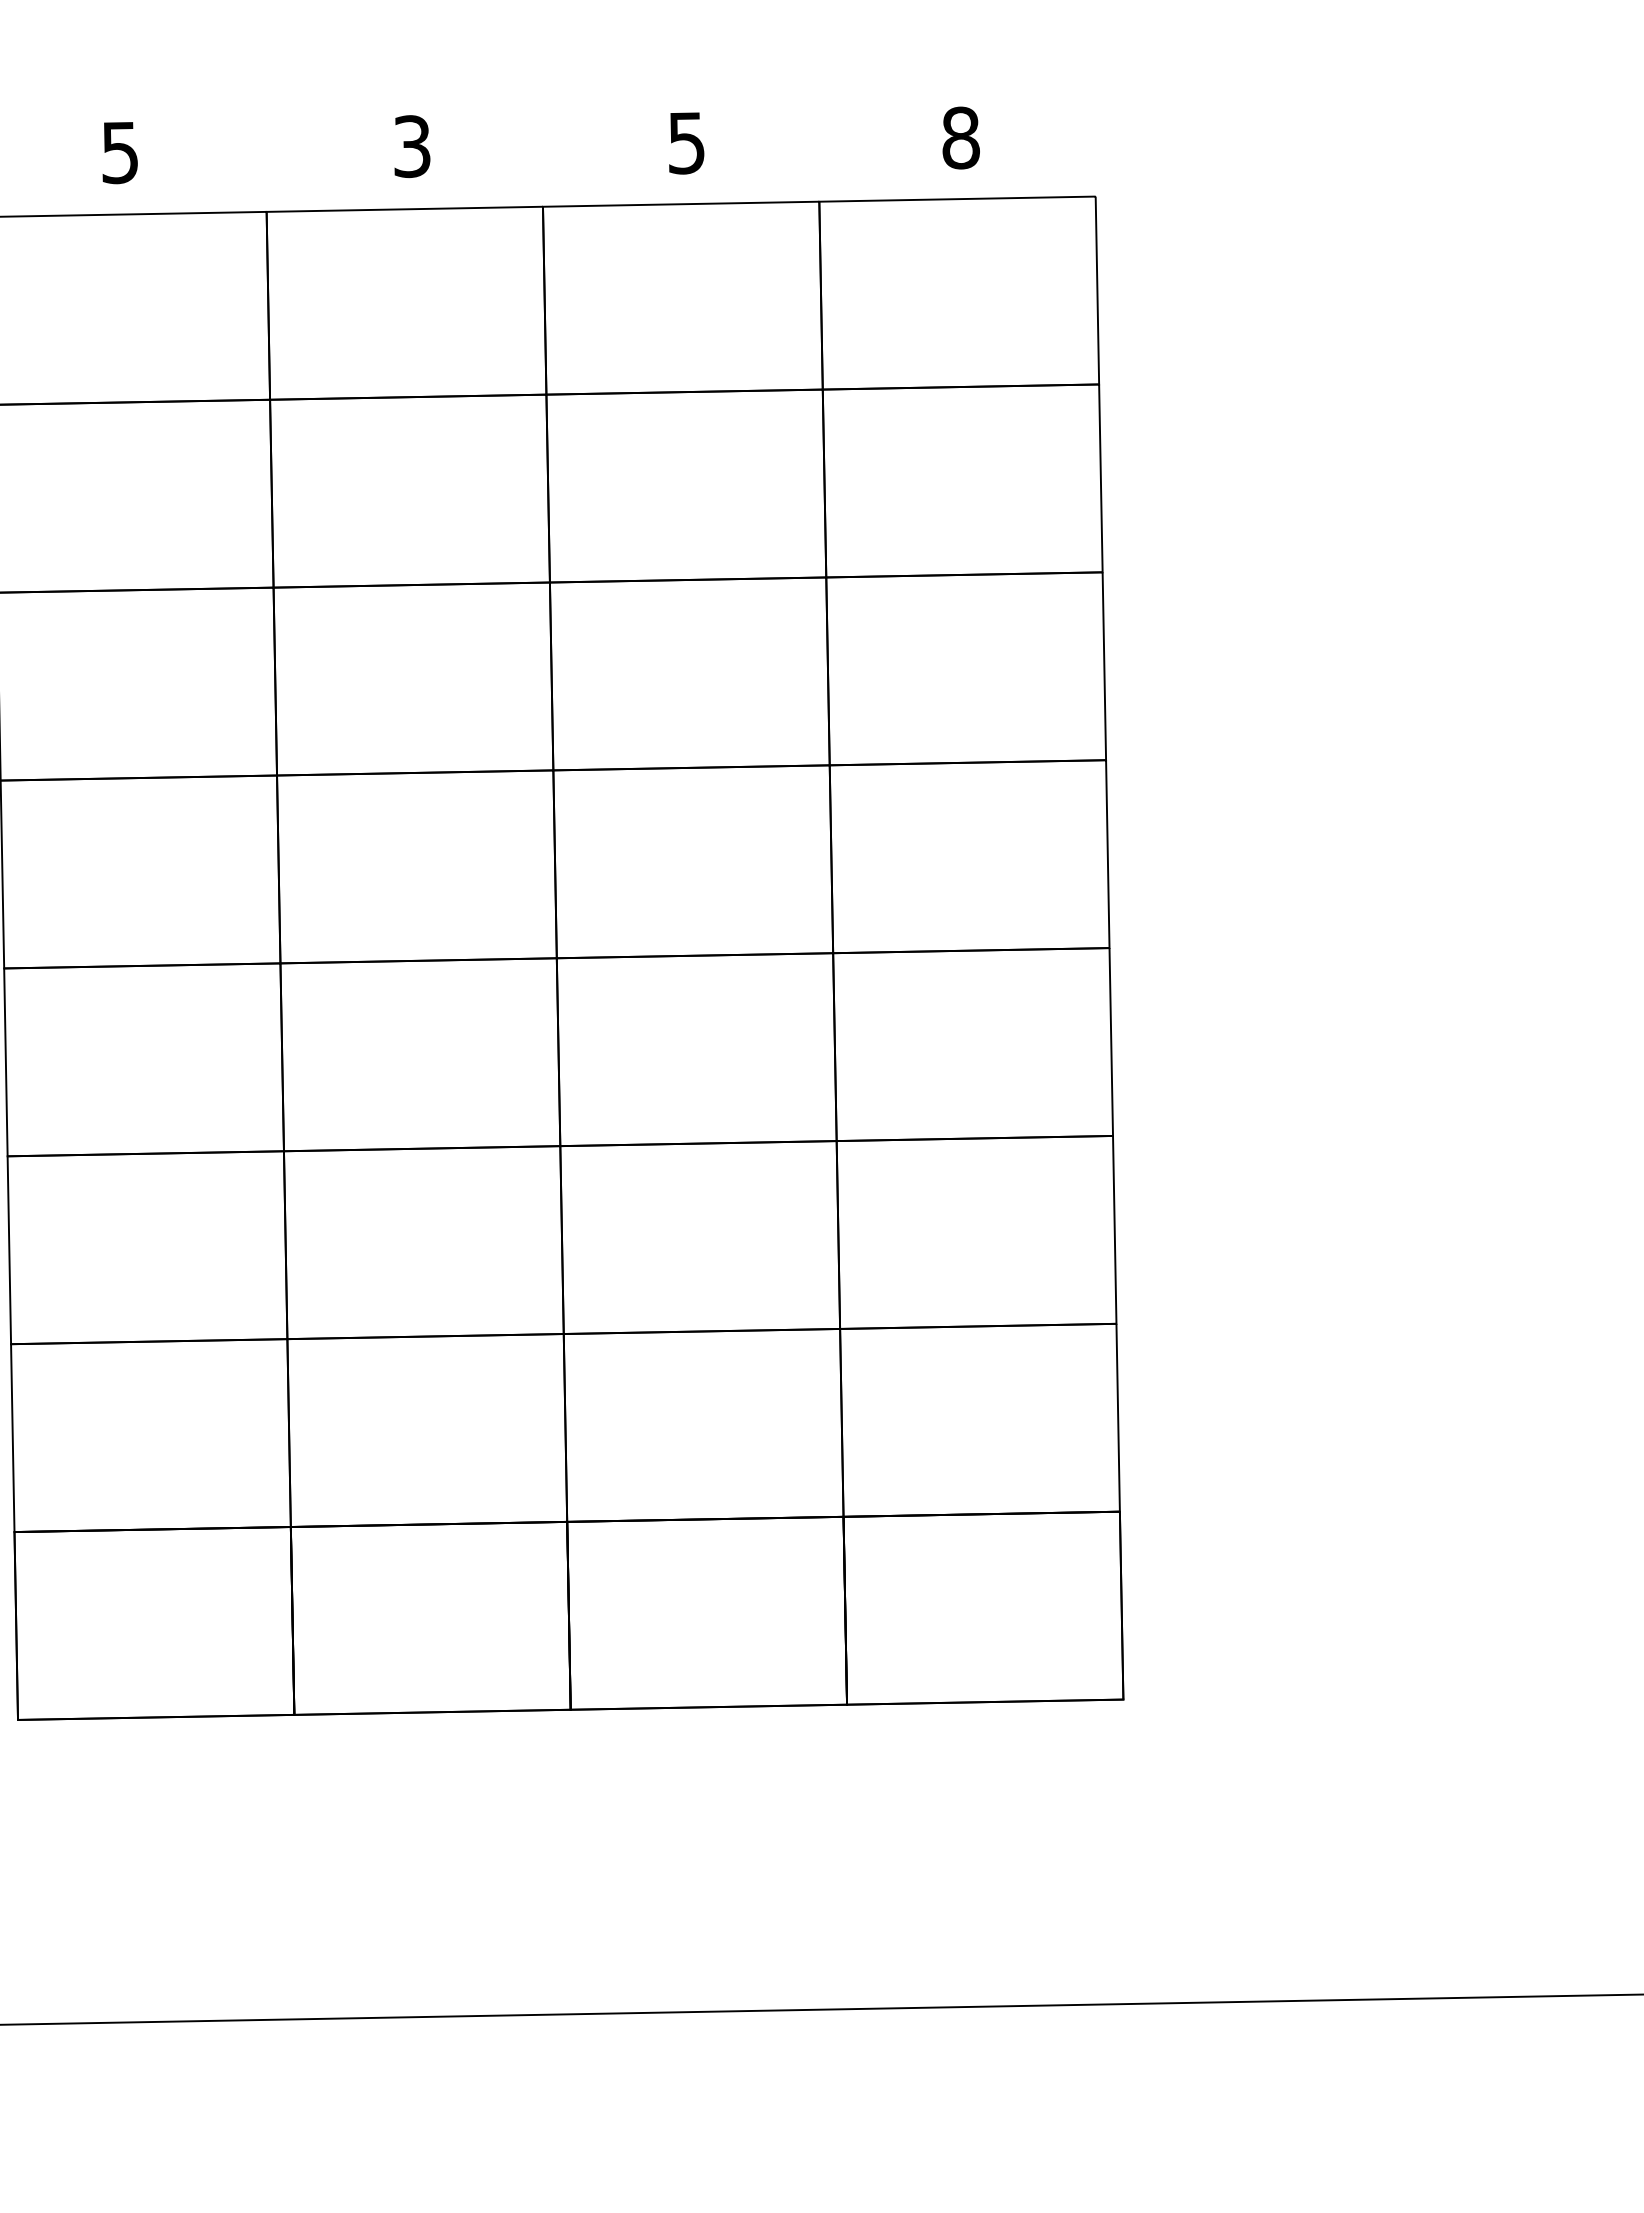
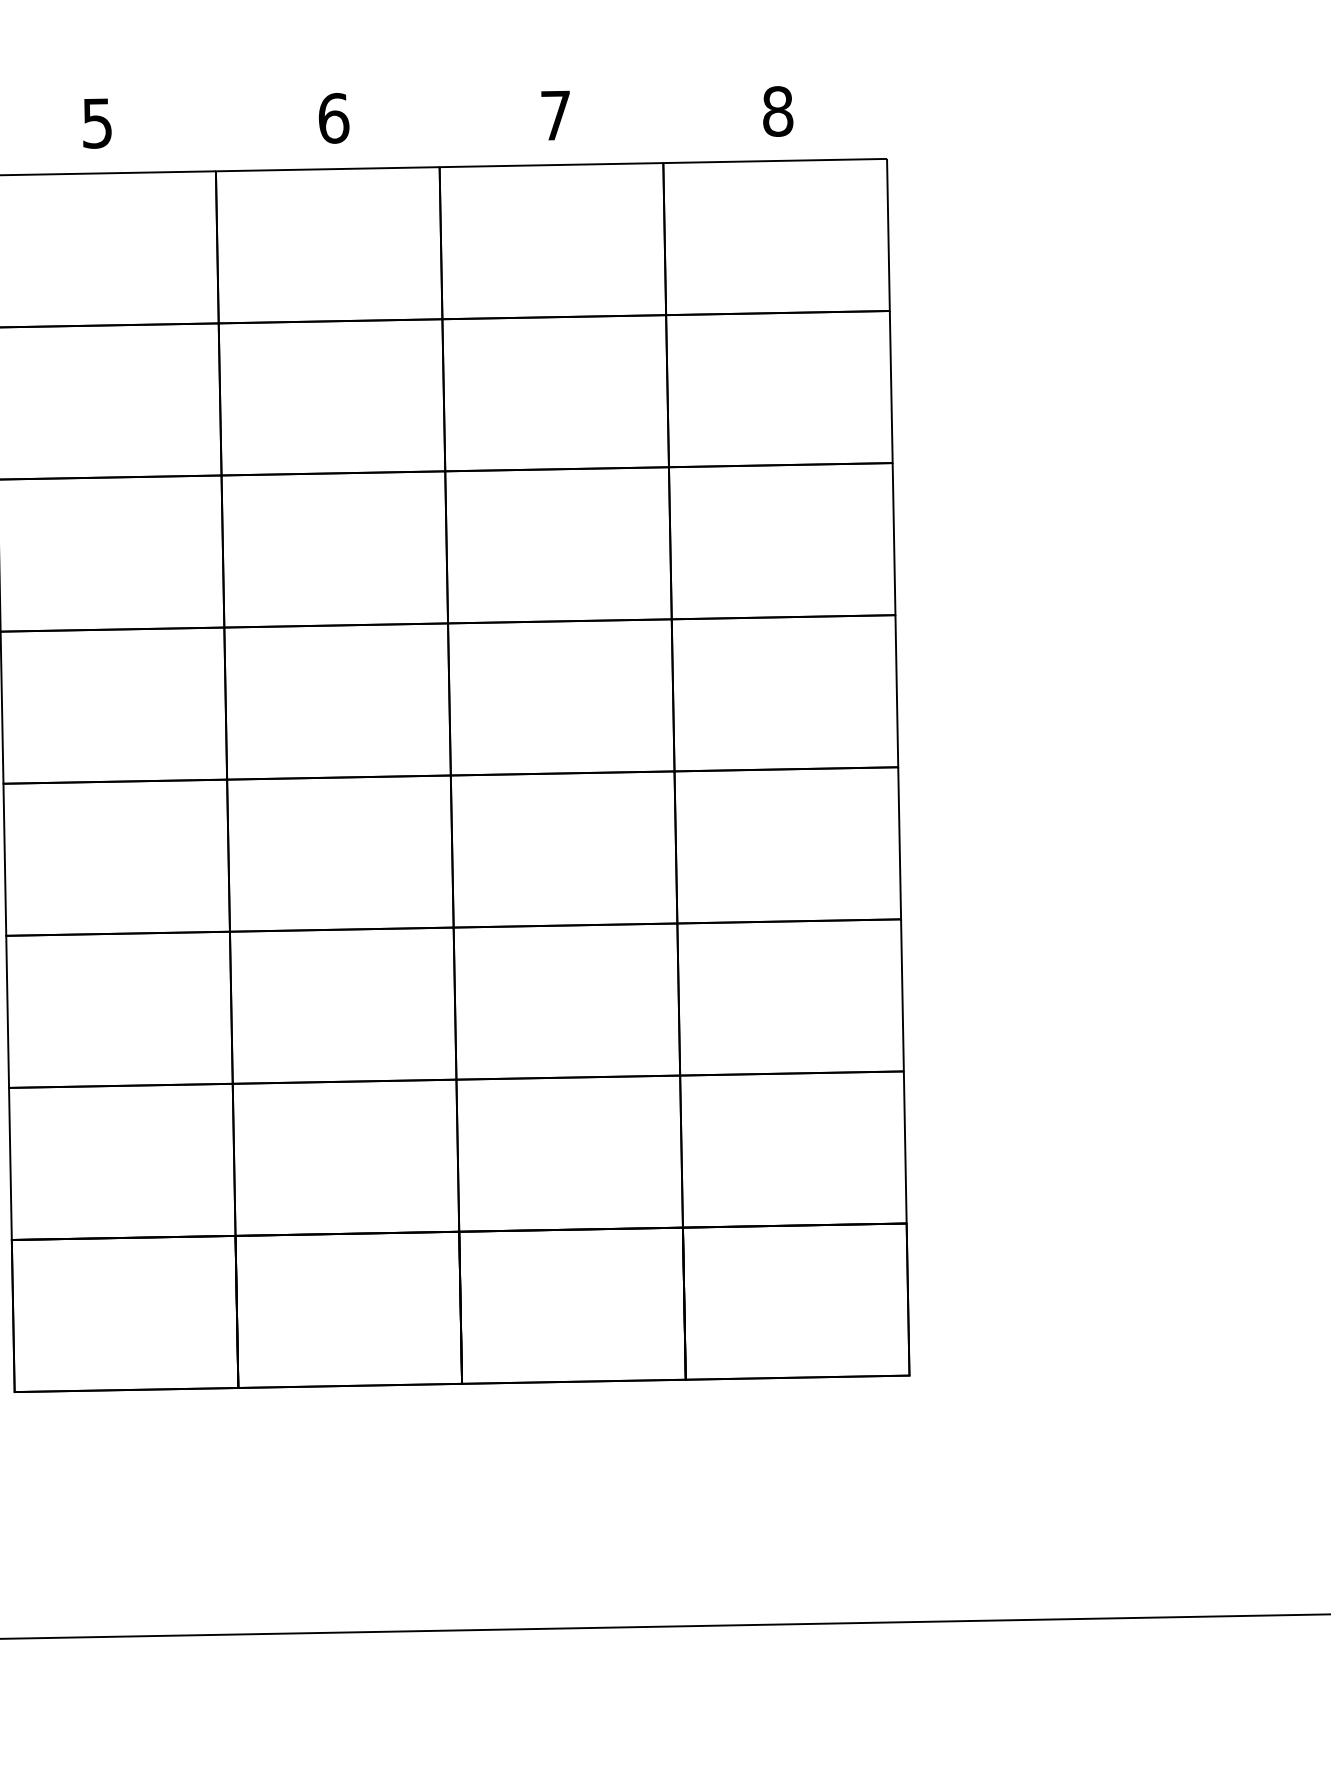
text: (686, 143) -> (555, 115), 5 -> 7
text: (412, 146) -> (334, 118), 3 -> 6

